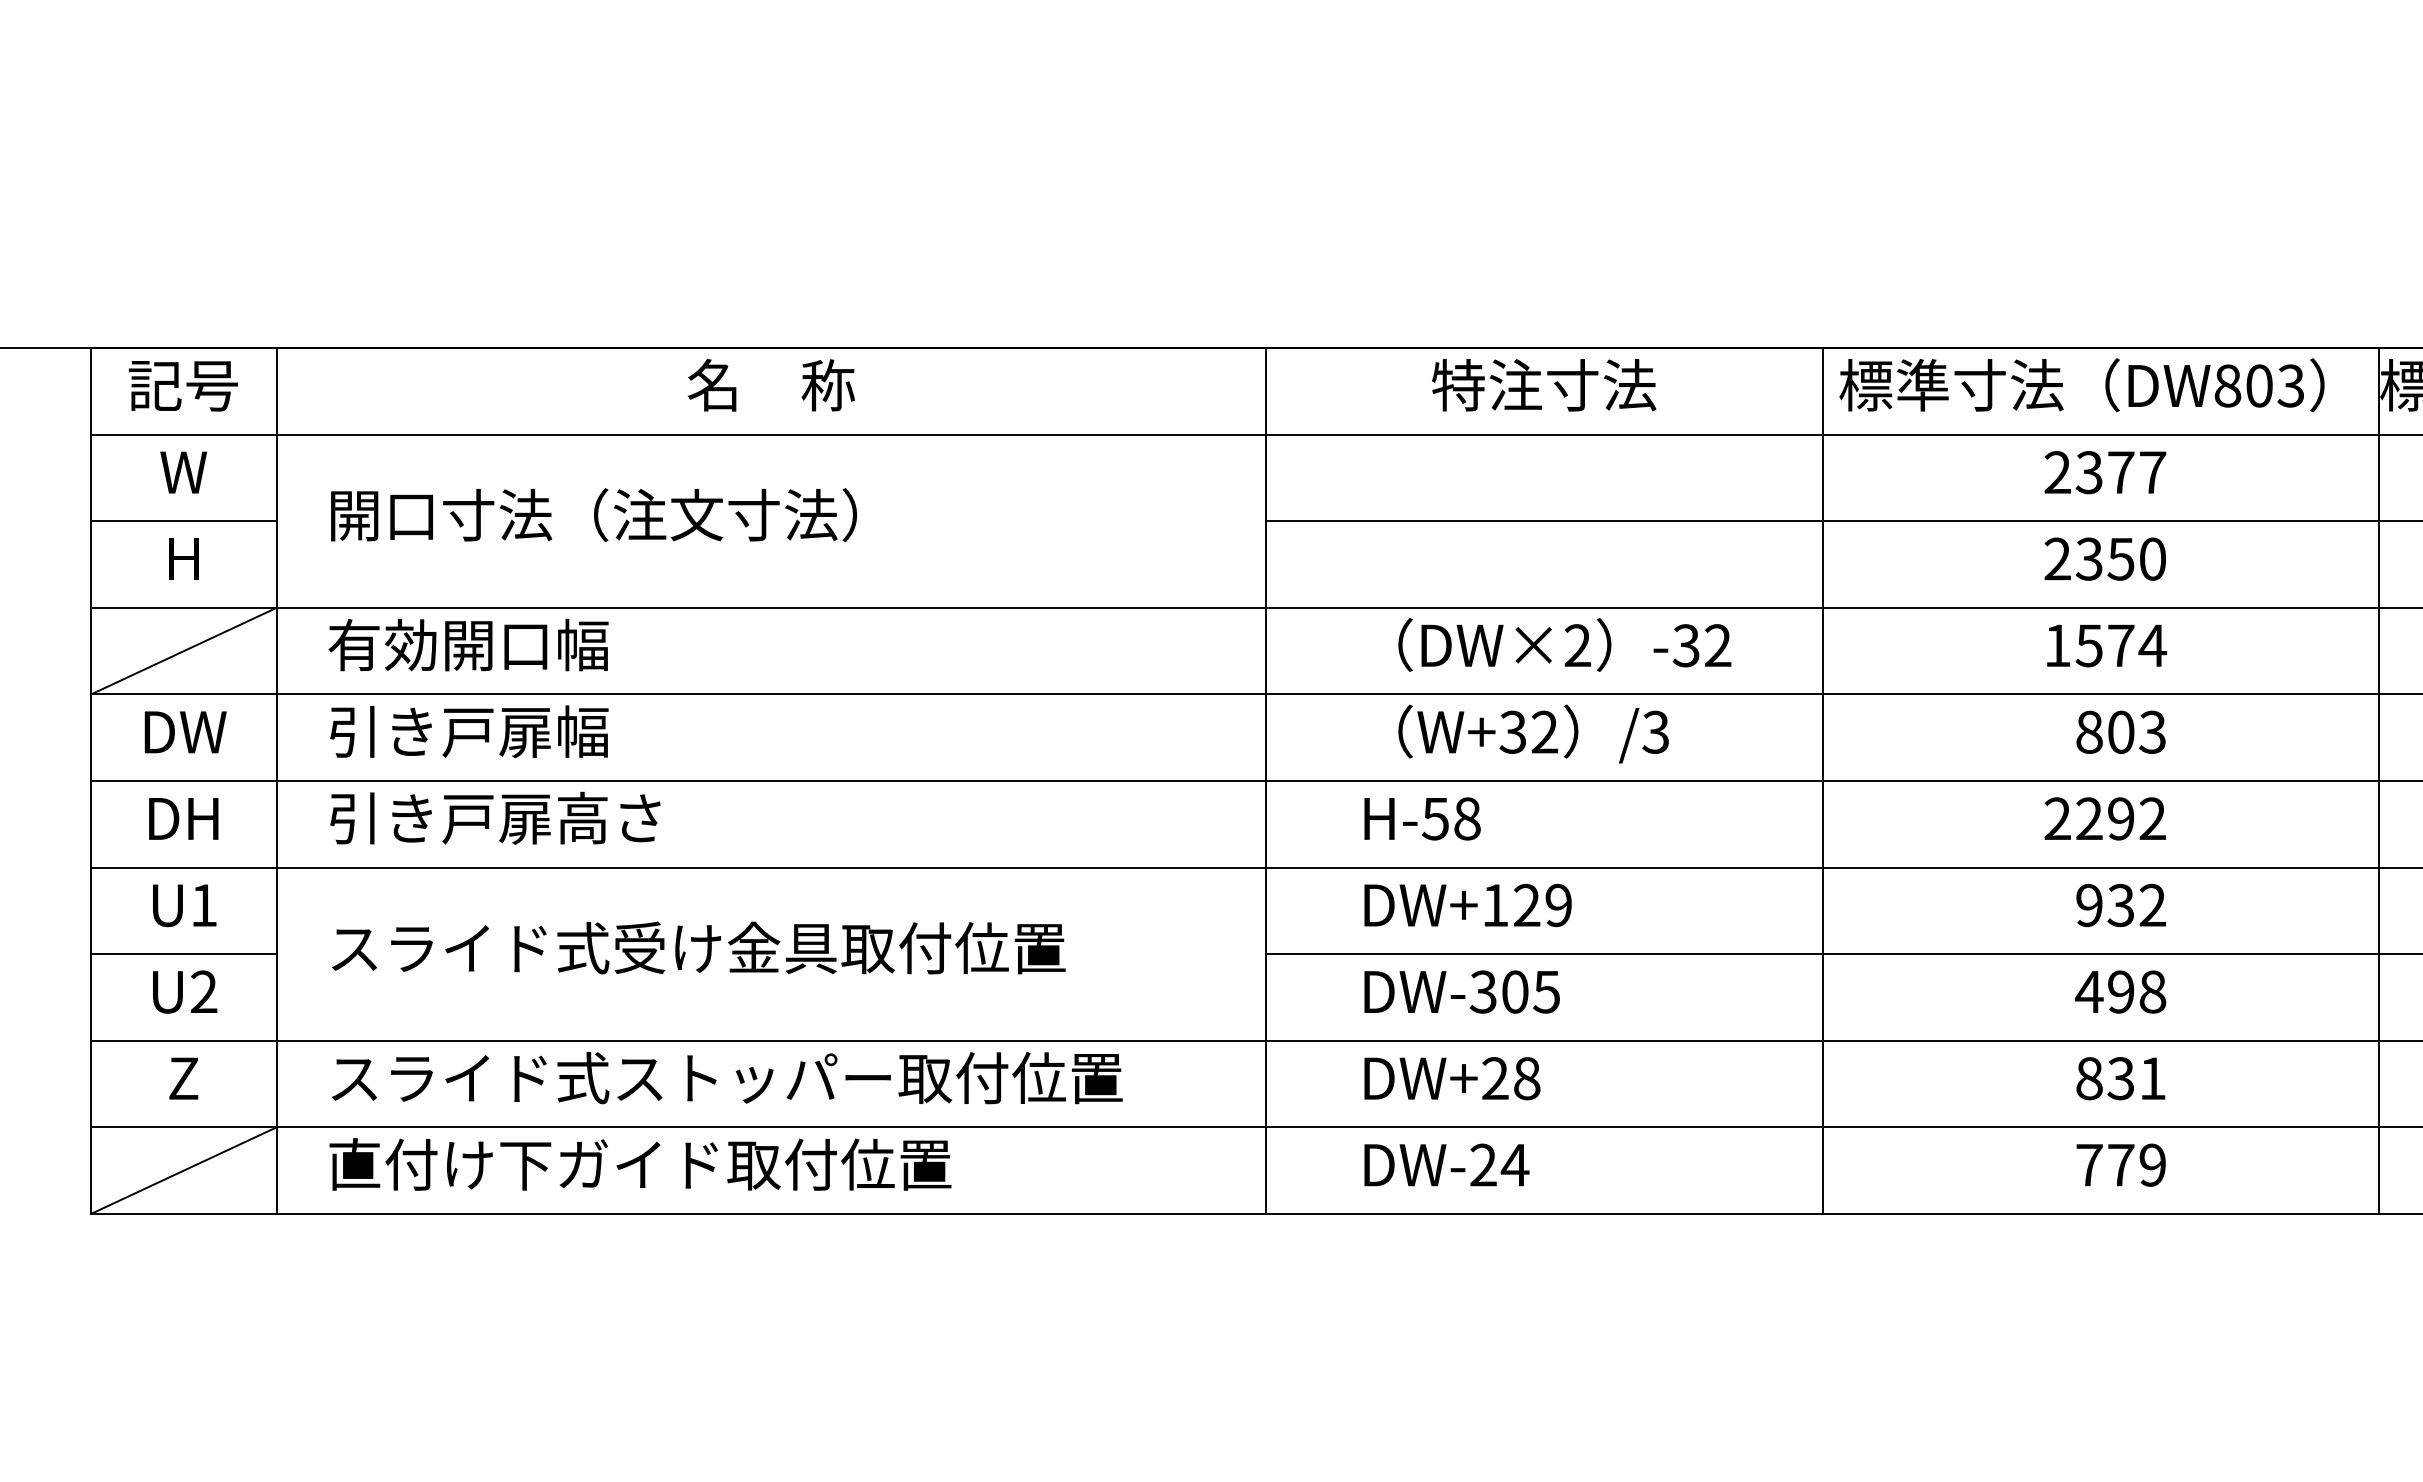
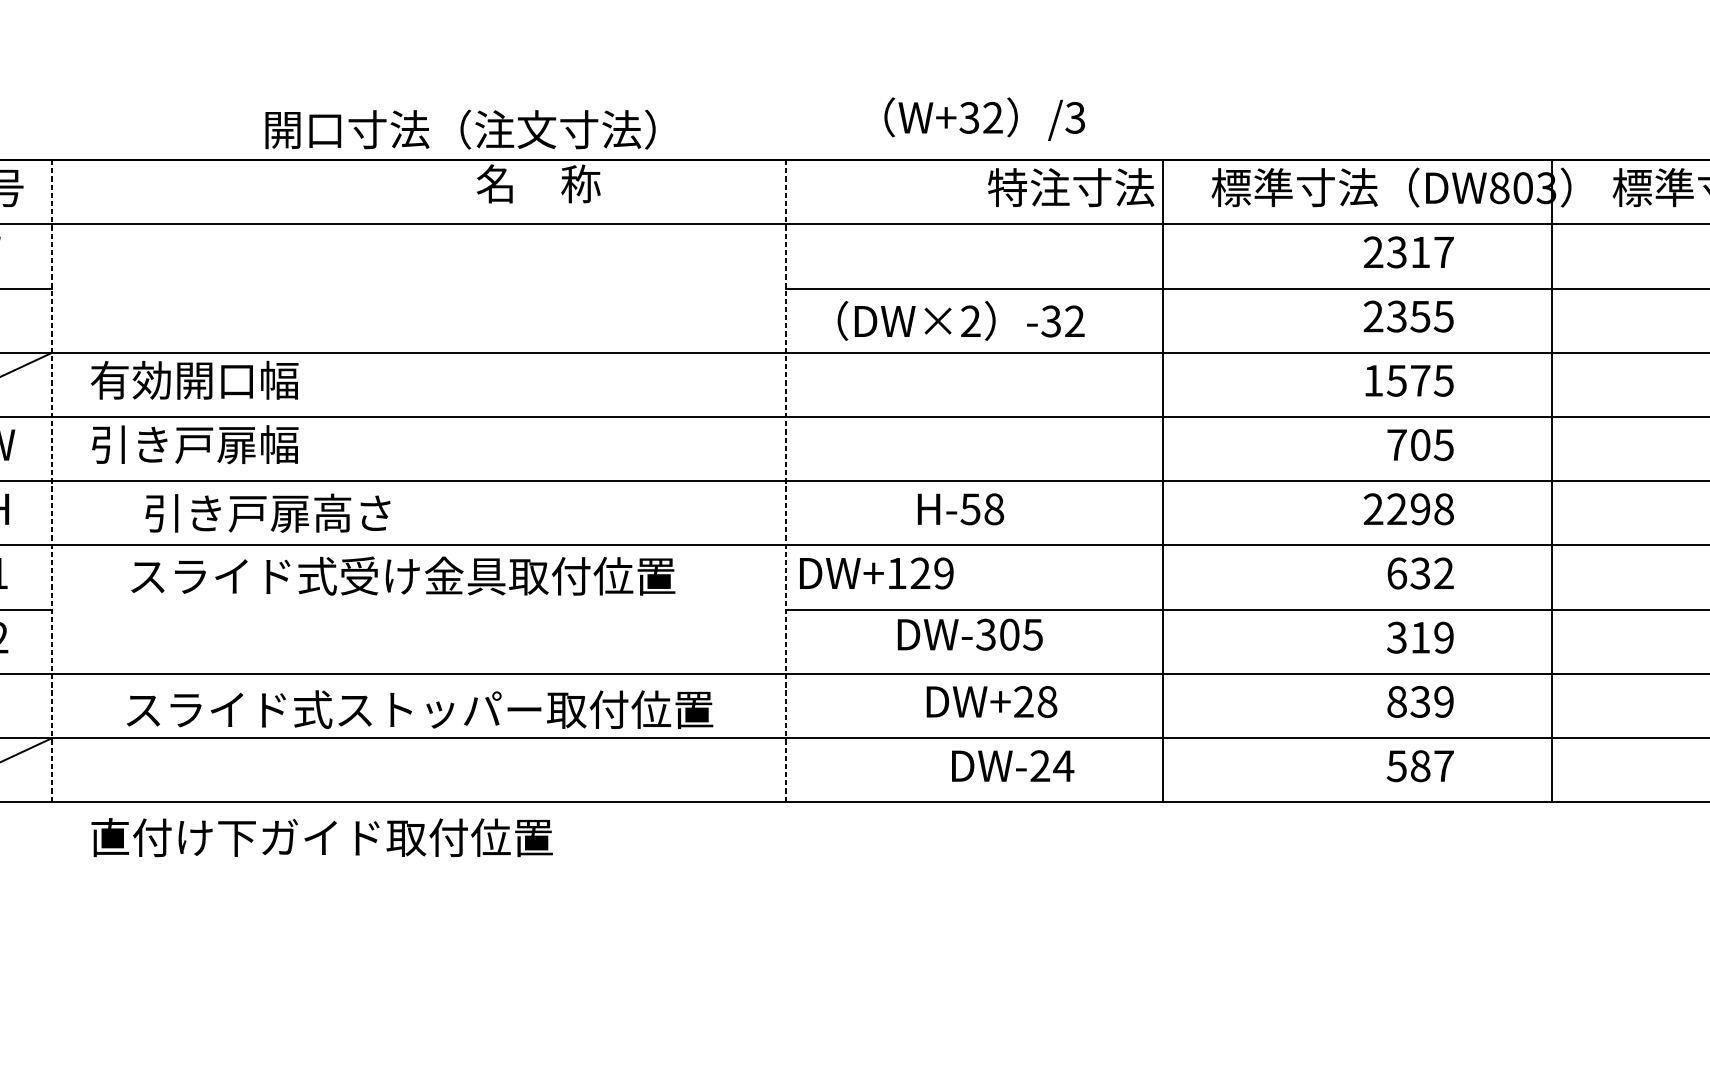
text: (770, 385) -> (538, 184), moved
text: (1544, 385) -> (1071, 187), moved
text: (2121, 472) -> (1420, 252), 2377 -> 2317
text: (593, 515) -> (460, 129), moved
text: (2152, 558) -> (1443, 316), 2350 -> 2355
text: (1564, 644) -> (960, 320), moved
text: (2152, 645) -> (1443, 380), 1574 -> 1575
text: (2120, 731) -> (1420, 444), 803 -> 705
text: (1533, 733) -> (984, 118), moved
line: (1822, 780) -> (1162, 480), moved
line: (2379, 780) -> (1552, 480), moved
line: (276, 781) -> (52, 481), solid -> dashed
line: (1265, 781) -> (785, 481), solid -> dashed
text: (495, 817) -> (268, 512), moved
text: (1422, 818) -> (960, 508), moved
text: (2152, 818) -> (1443, 508), 2292 -> 2298
text: (1467, 905) -> (876, 573), moved
text: (2089, 905) -> (1397, 573), 932 -> 632
text: (698, 947) -> (403, 575), moved
text: (1461, 991) -> (969, 634), moved
text: (2120, 991) -> (1420, 637), 498 -> 319
text: (727, 1077) -> (420, 709), moved
text: (1452, 1078) -> (992, 701), moved
text: (2152, 1078) -> (1443, 701), 831 -> 839
text: (640, 1164) -> (322, 837), moved
text: (1446, 1164) -> (1012, 765), moved
text: (2120, 1164) -> (1420, 765), 779 -> 587

